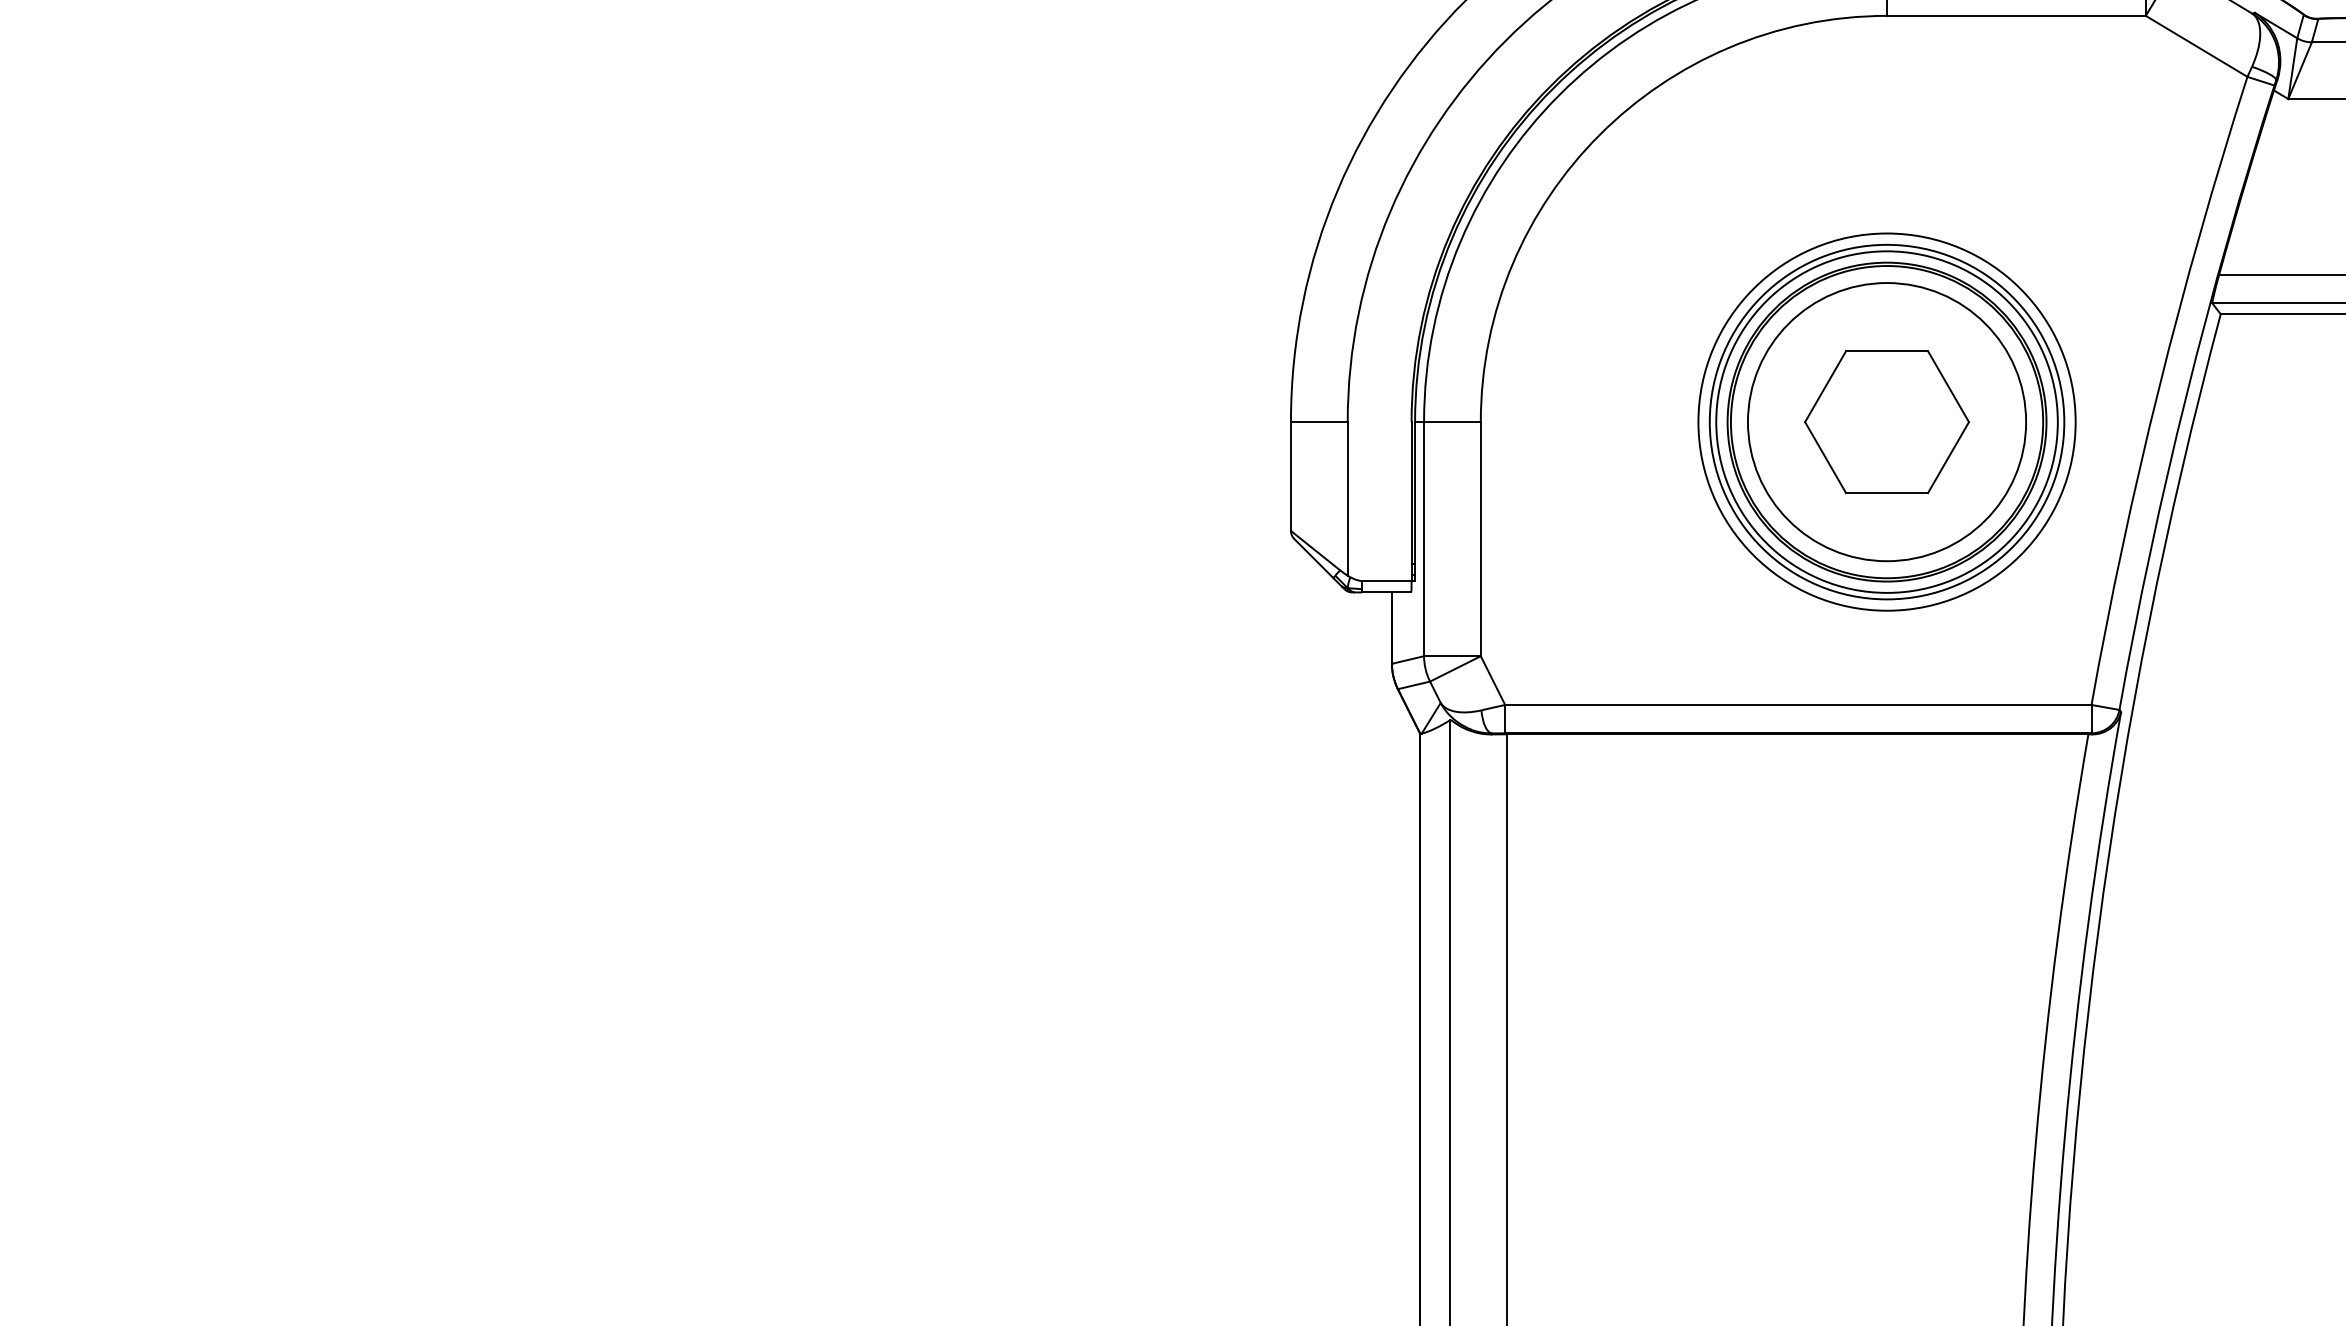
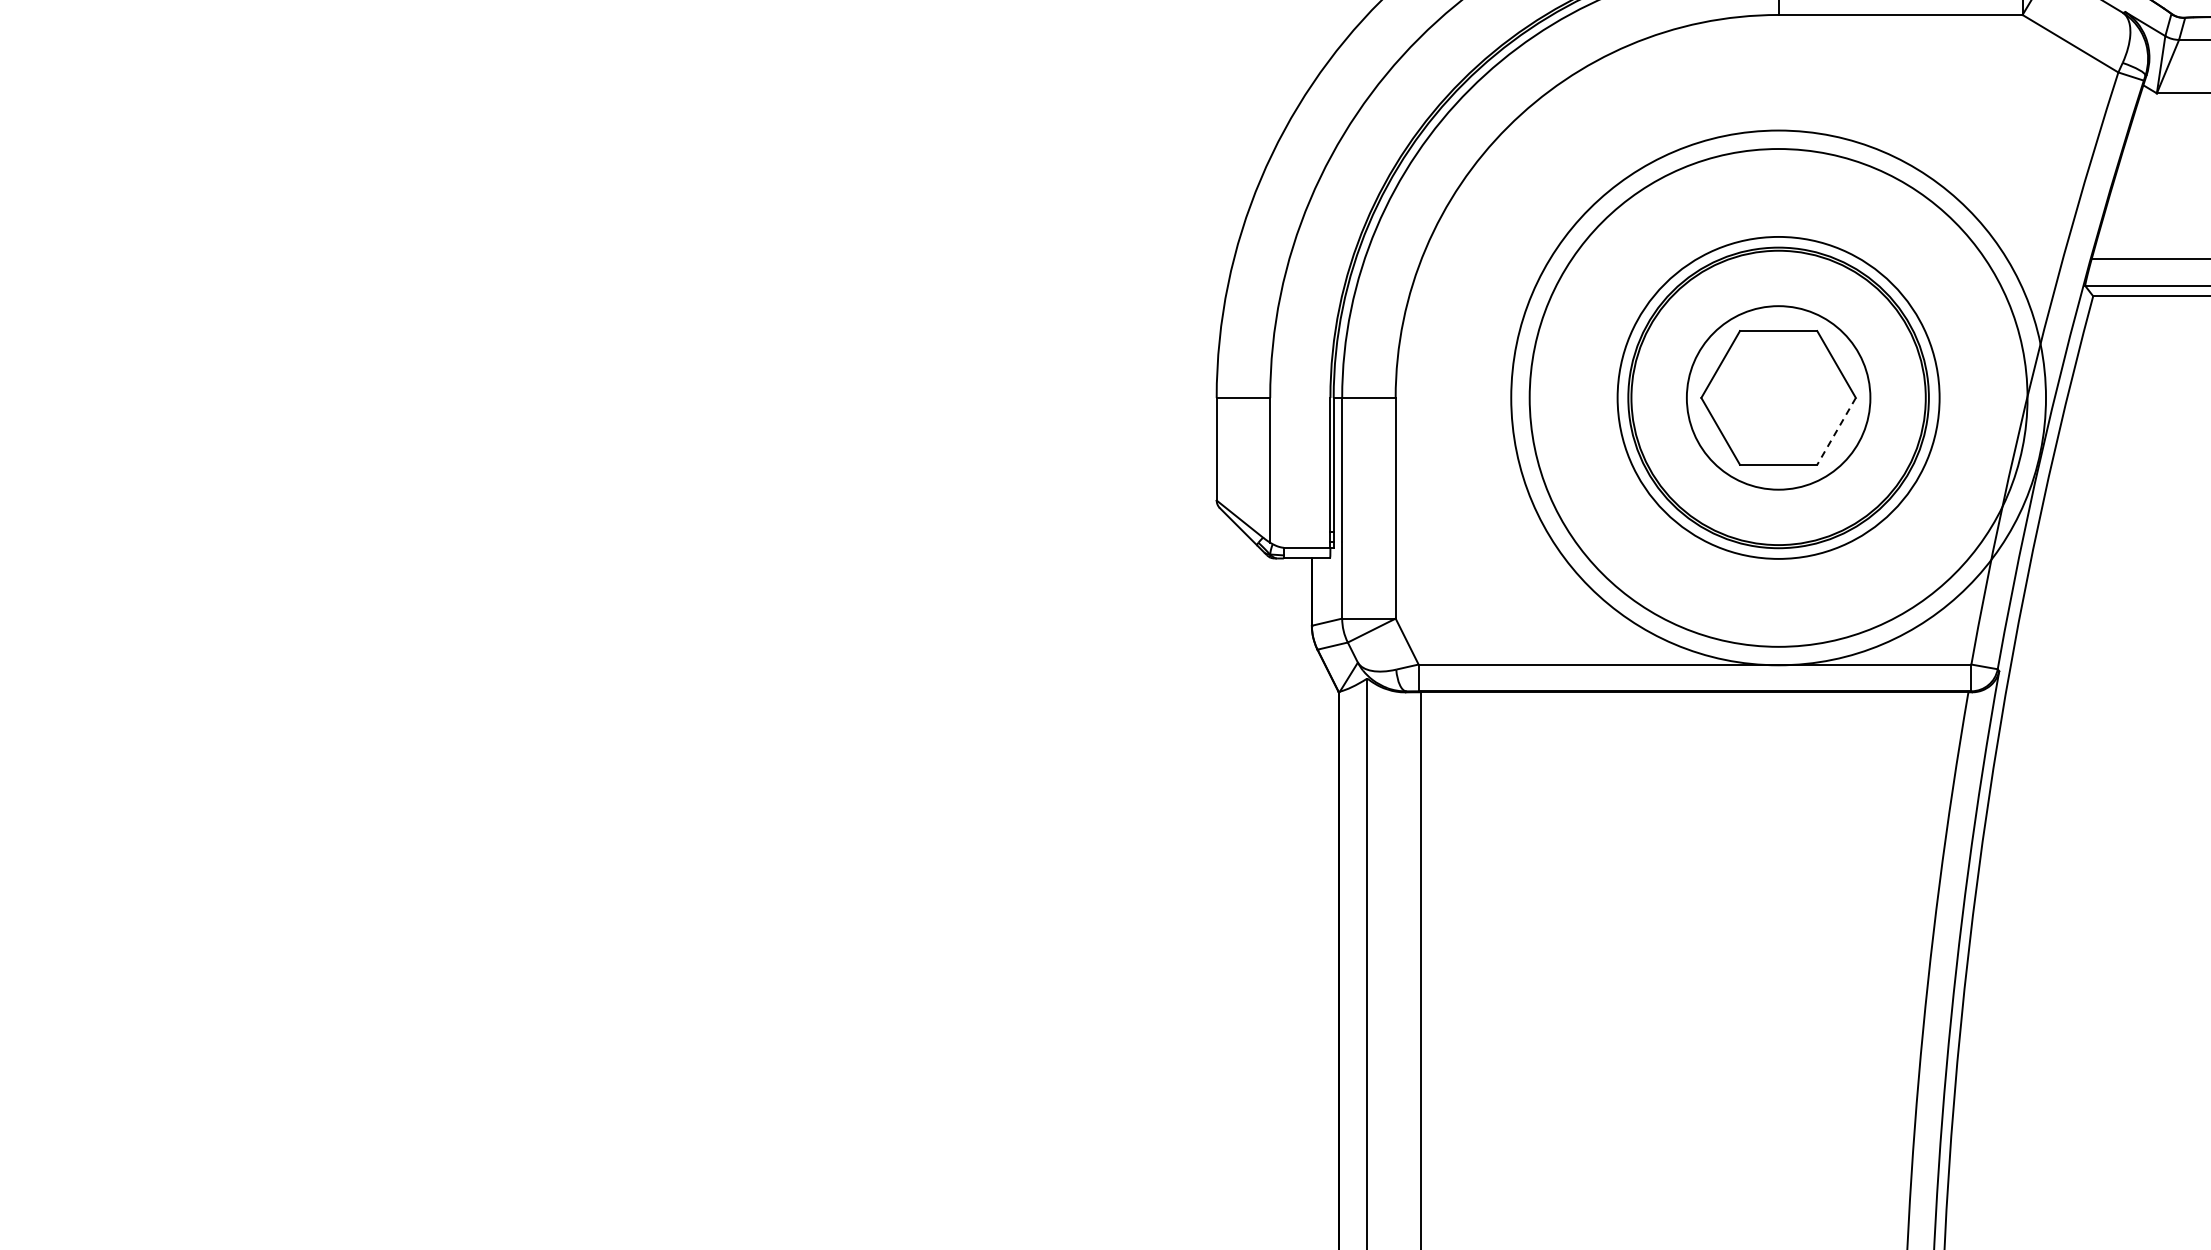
circle: (1886, 421) -> (1778, 397), size x0.7
circle: (1886, 421) -> (1778, 397), size x1.4
circle: (1886, 421) -> (1778, 397), size x1.6
line: (1948, 457) -> (1836, 431), solid -> dashed

